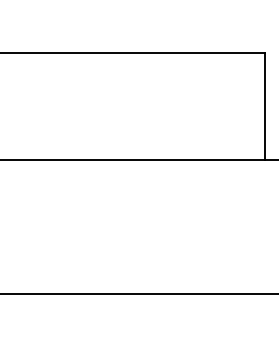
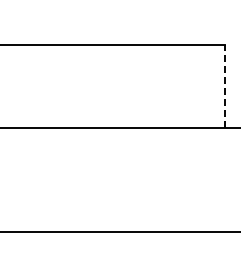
line: (264, 106) -> (224, 86), solid -> dashed

